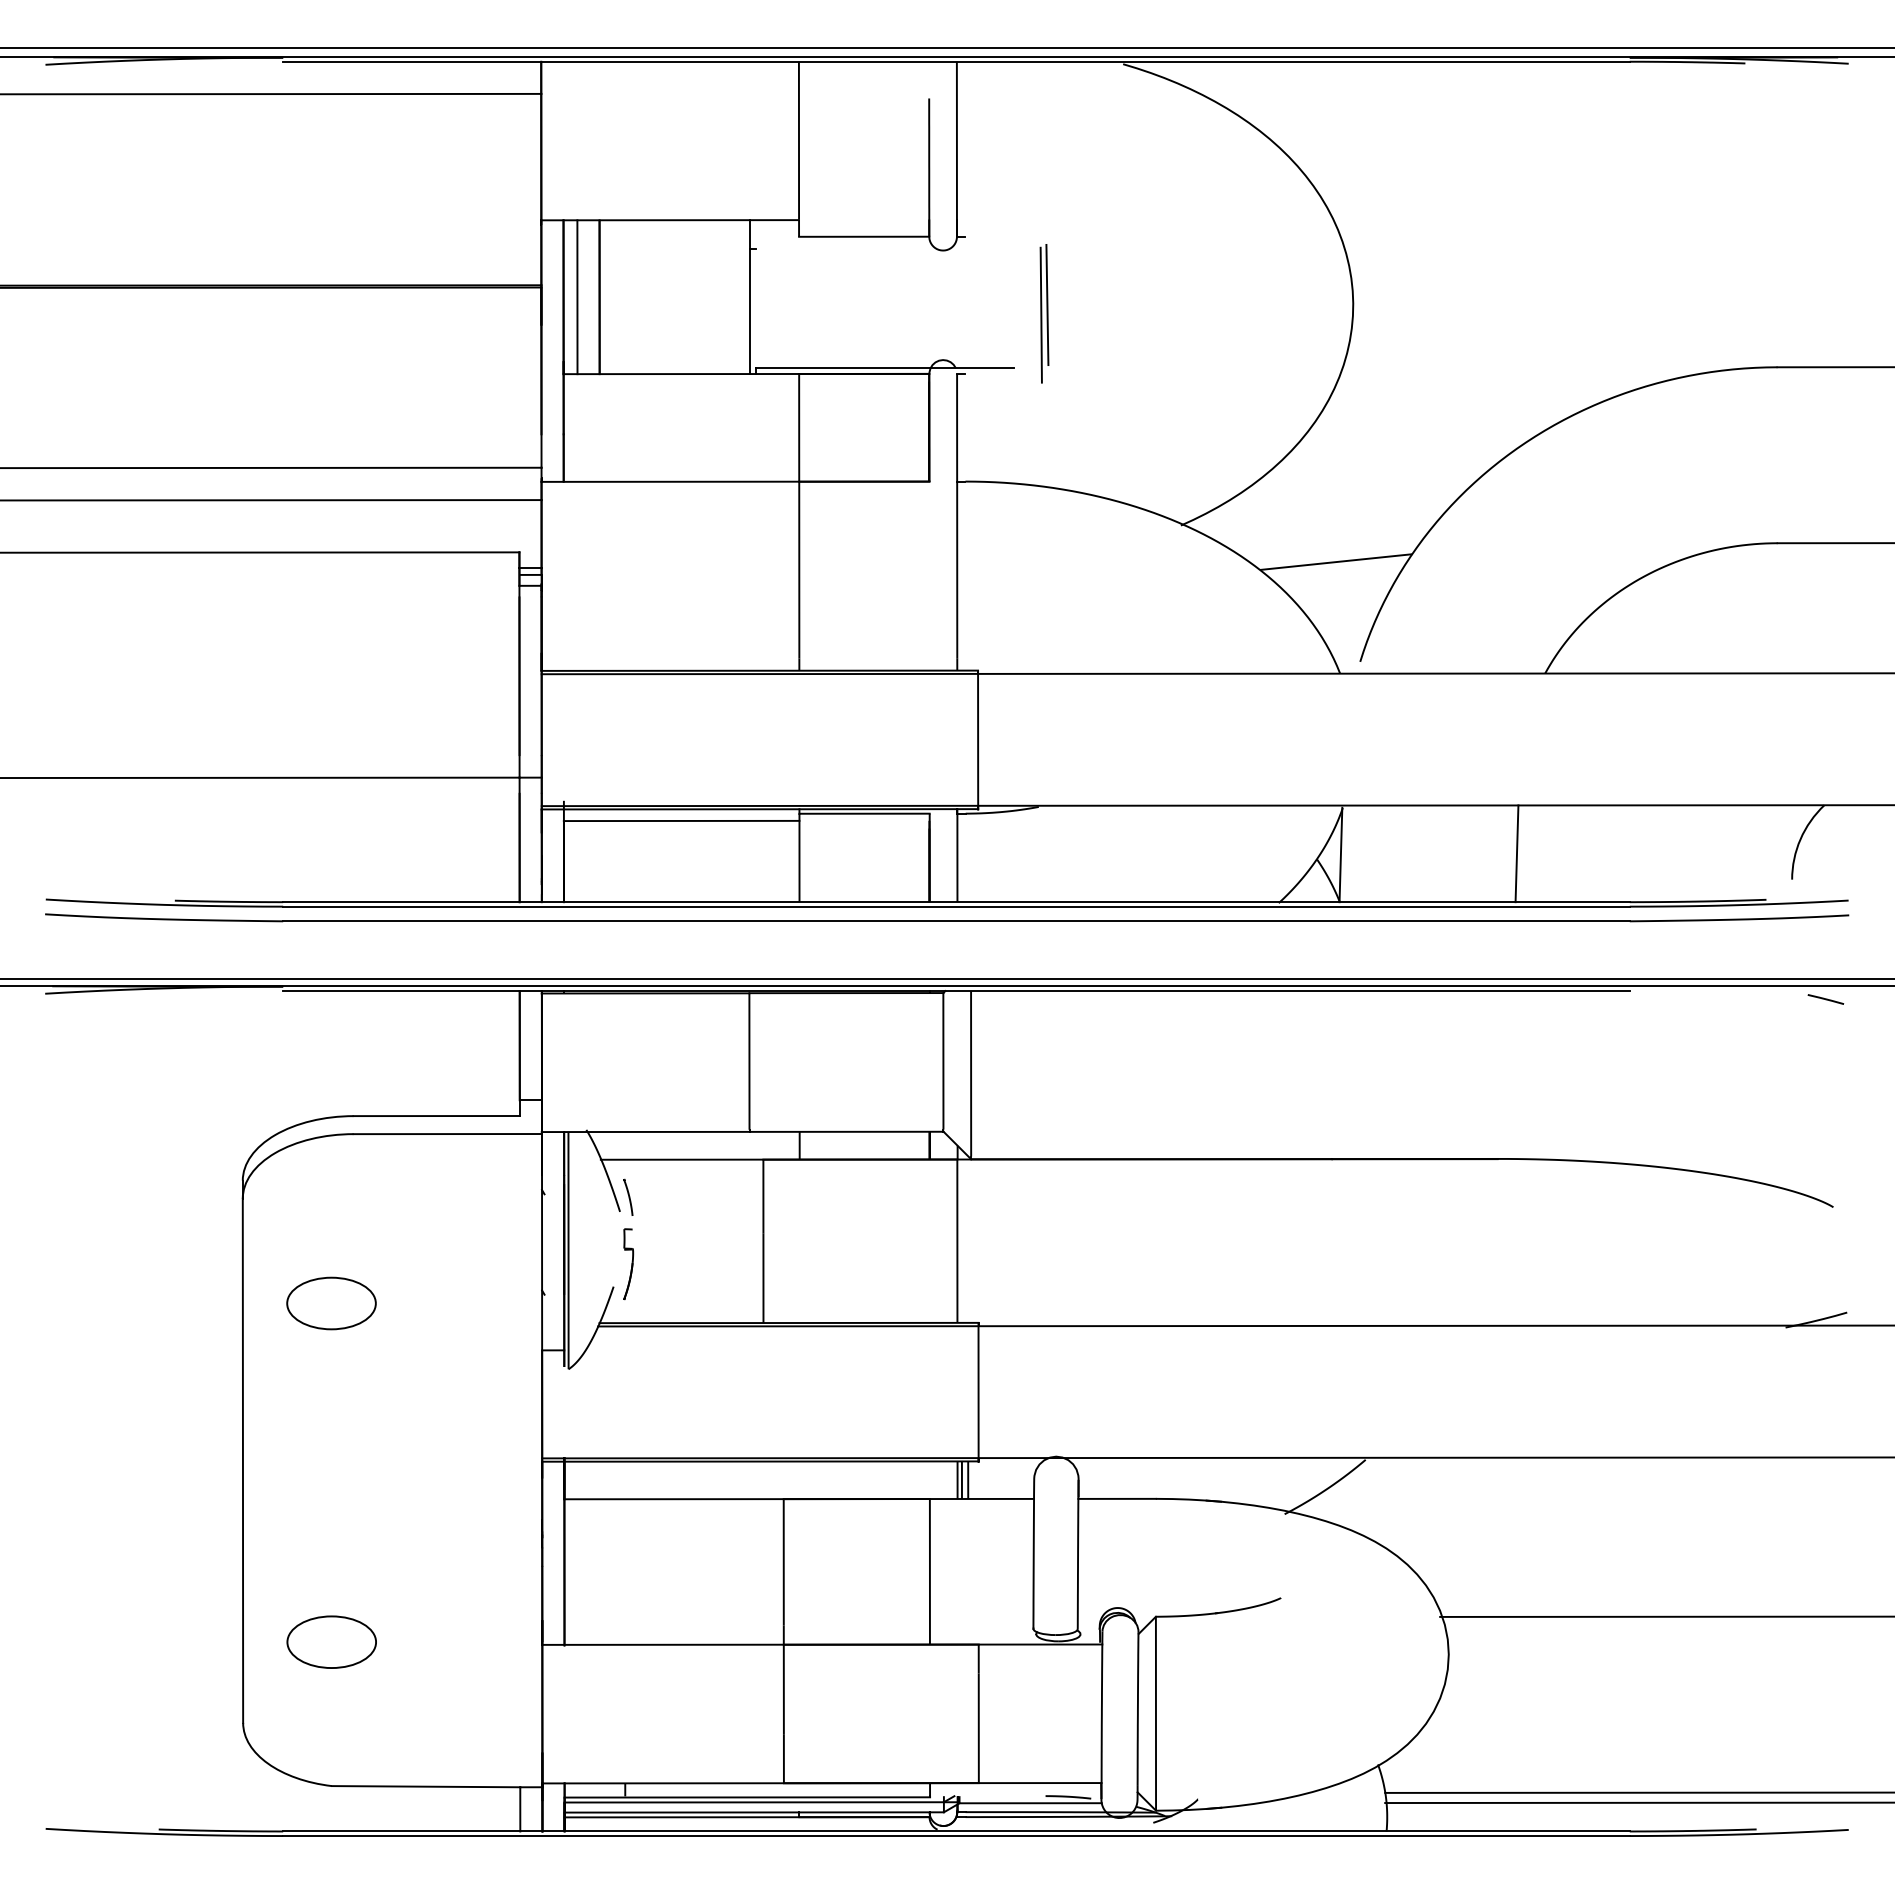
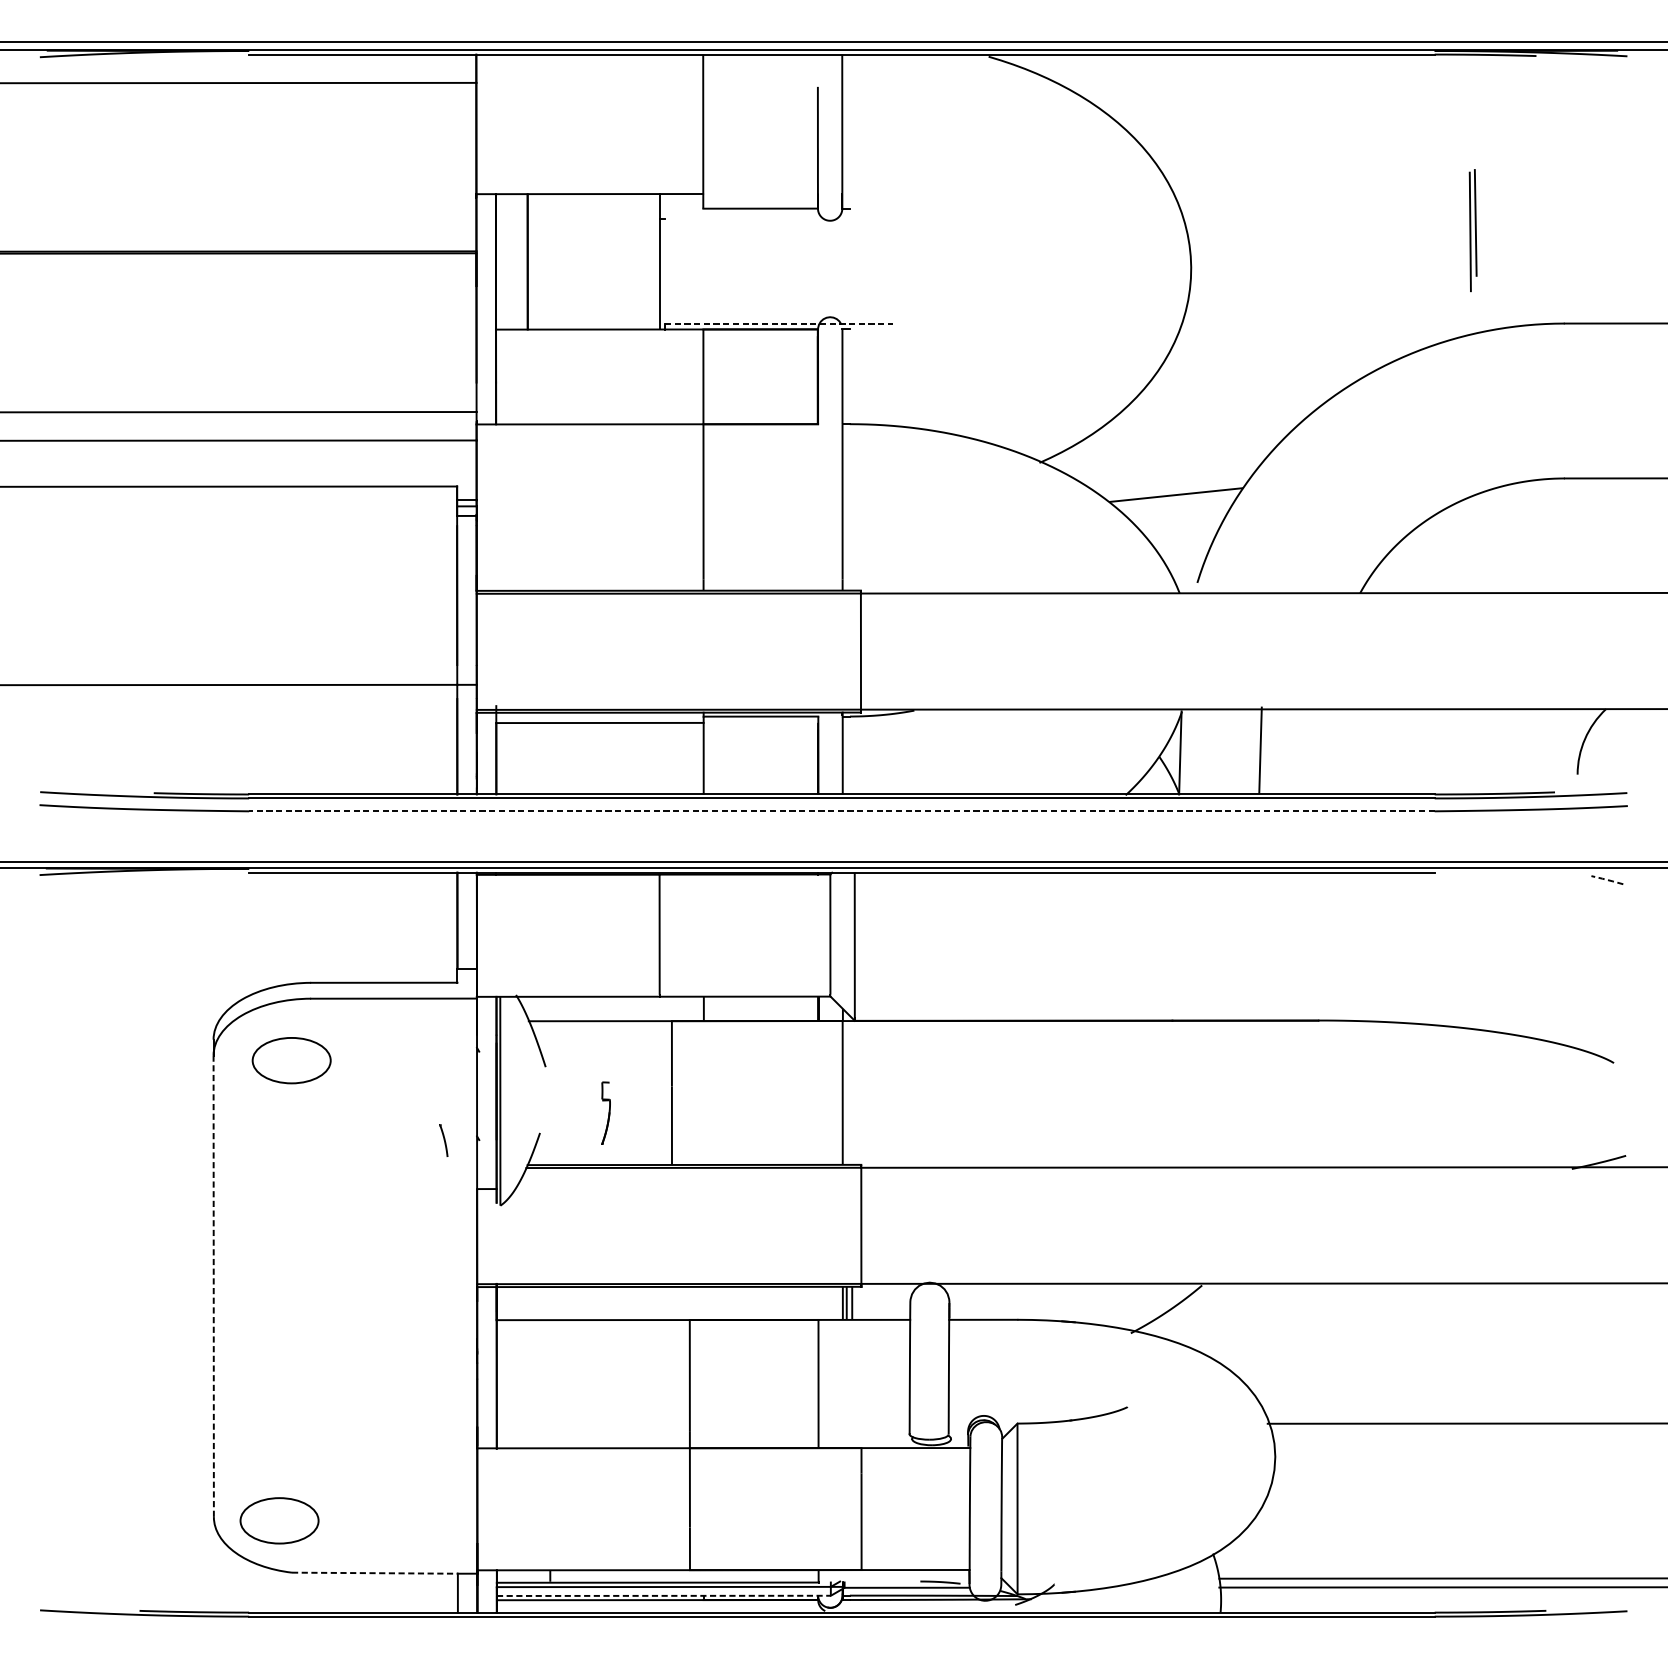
line: (577, 297) -> (508, 262), removed
part: (1044, 313) -> (1473, 230), moved
line: (885, 368) -> (779, 324), solid -> dashed
line: (1516, 853) -> (1260, 749), moved
line: (955, 921) -> (841, 811), solid -> dashed
line: (1825, 999) -> (1606, 880), solid -> dashed
line: (628, 1196) -> (443, 1139), moved
part: (628, 1264) -> (605, 1113), moved
part: (331, 1303) -> (291, 1060), moved
line: (242, 1461) -> (213, 1286), solid -> dashed
part: (331, 1641) -> (279, 1520), moved
line: (426, 1786) -> (375, 1573), solid -> dashed
line: (754, 1812) -> (664, 1595), solid -> dashed

